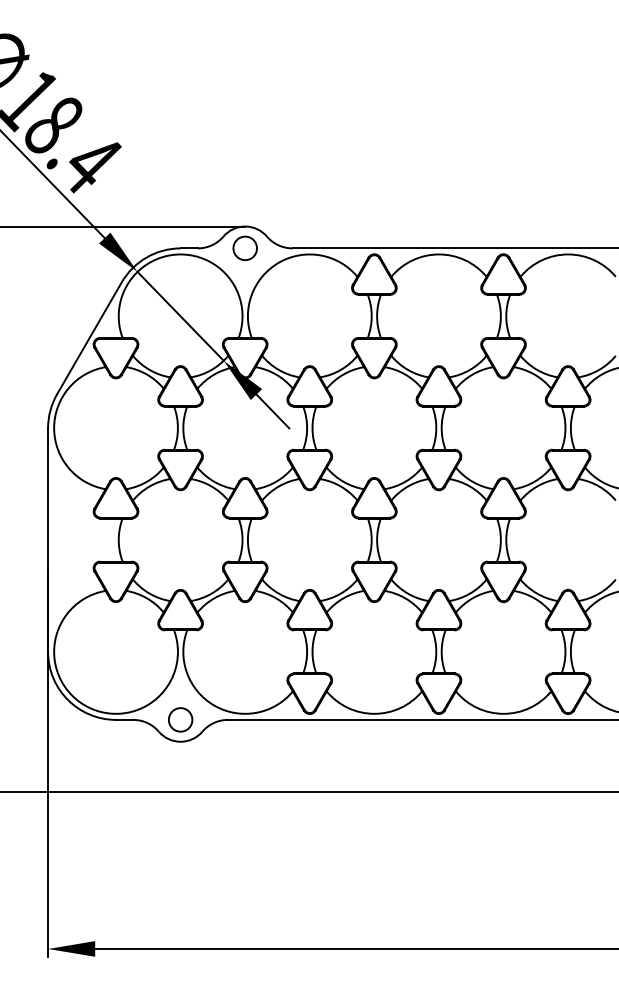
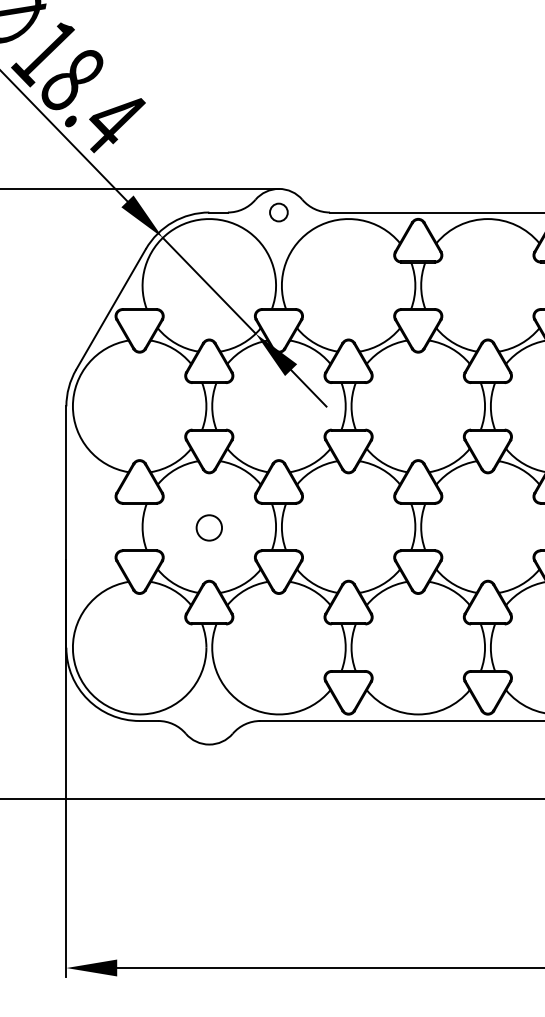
circle: (244, 248) -> (278, 212), size x0.7
circle: (180, 719) -> (209, 527), moved

